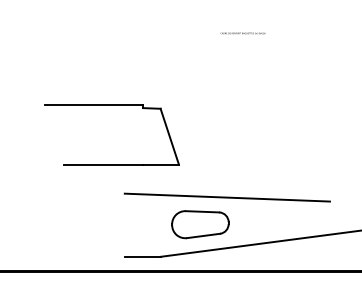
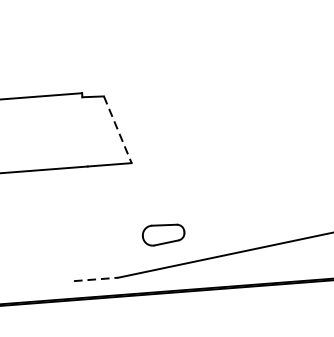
line: (169, 137) -> (117, 130), solid -> dashed
line: (226, 197) -> (193, 198), removed
part: (200, 224) -> (163, 234), size x0.6
line: (143, 256) -> (96, 278), solid -> dashed

